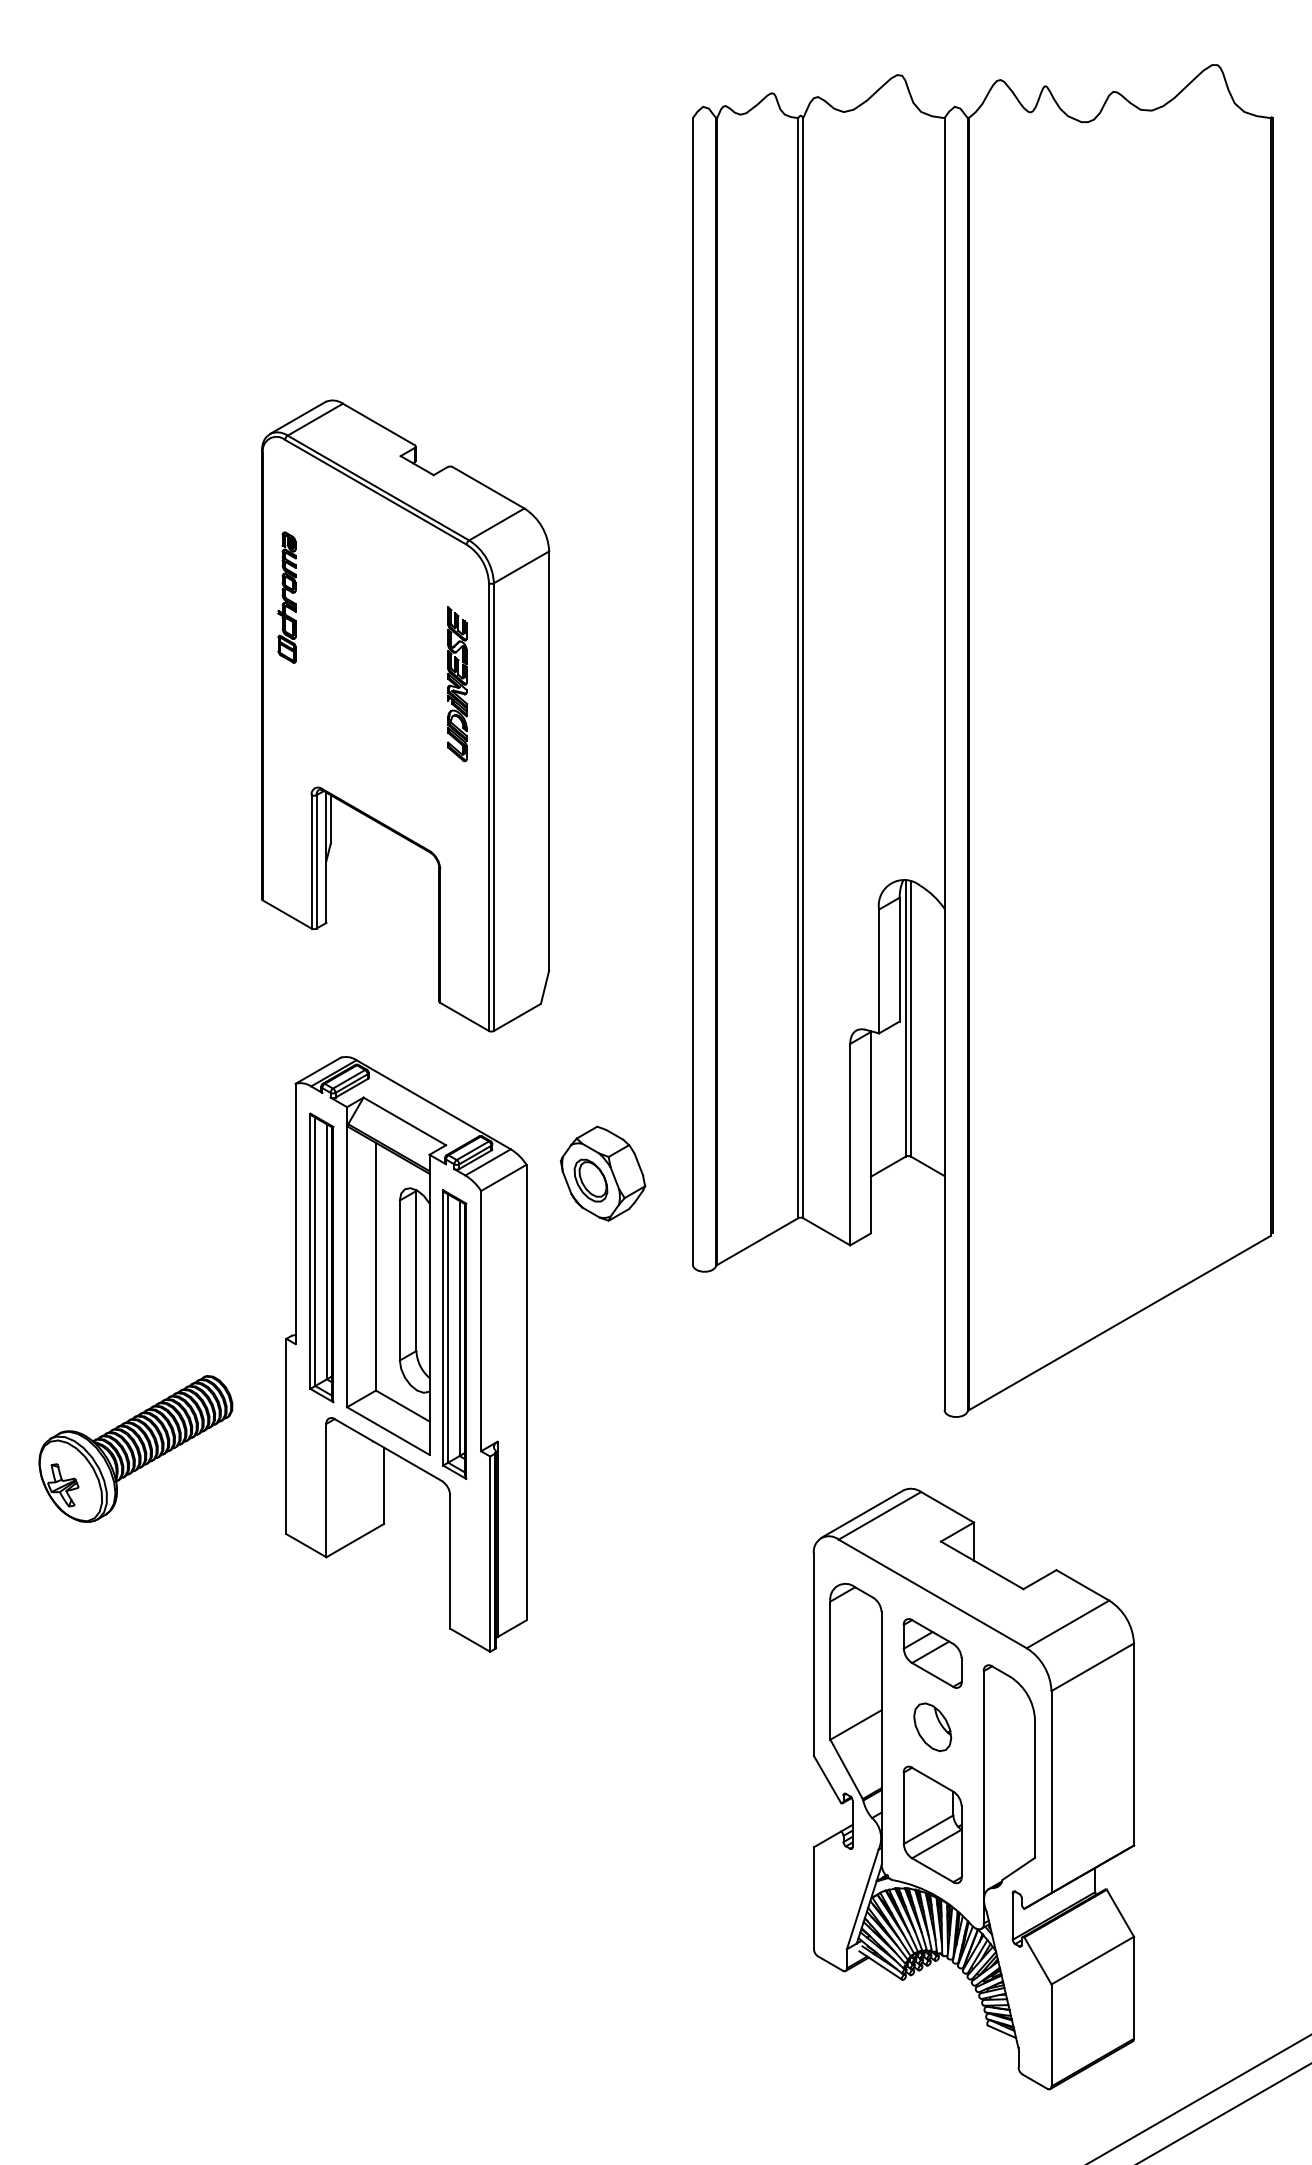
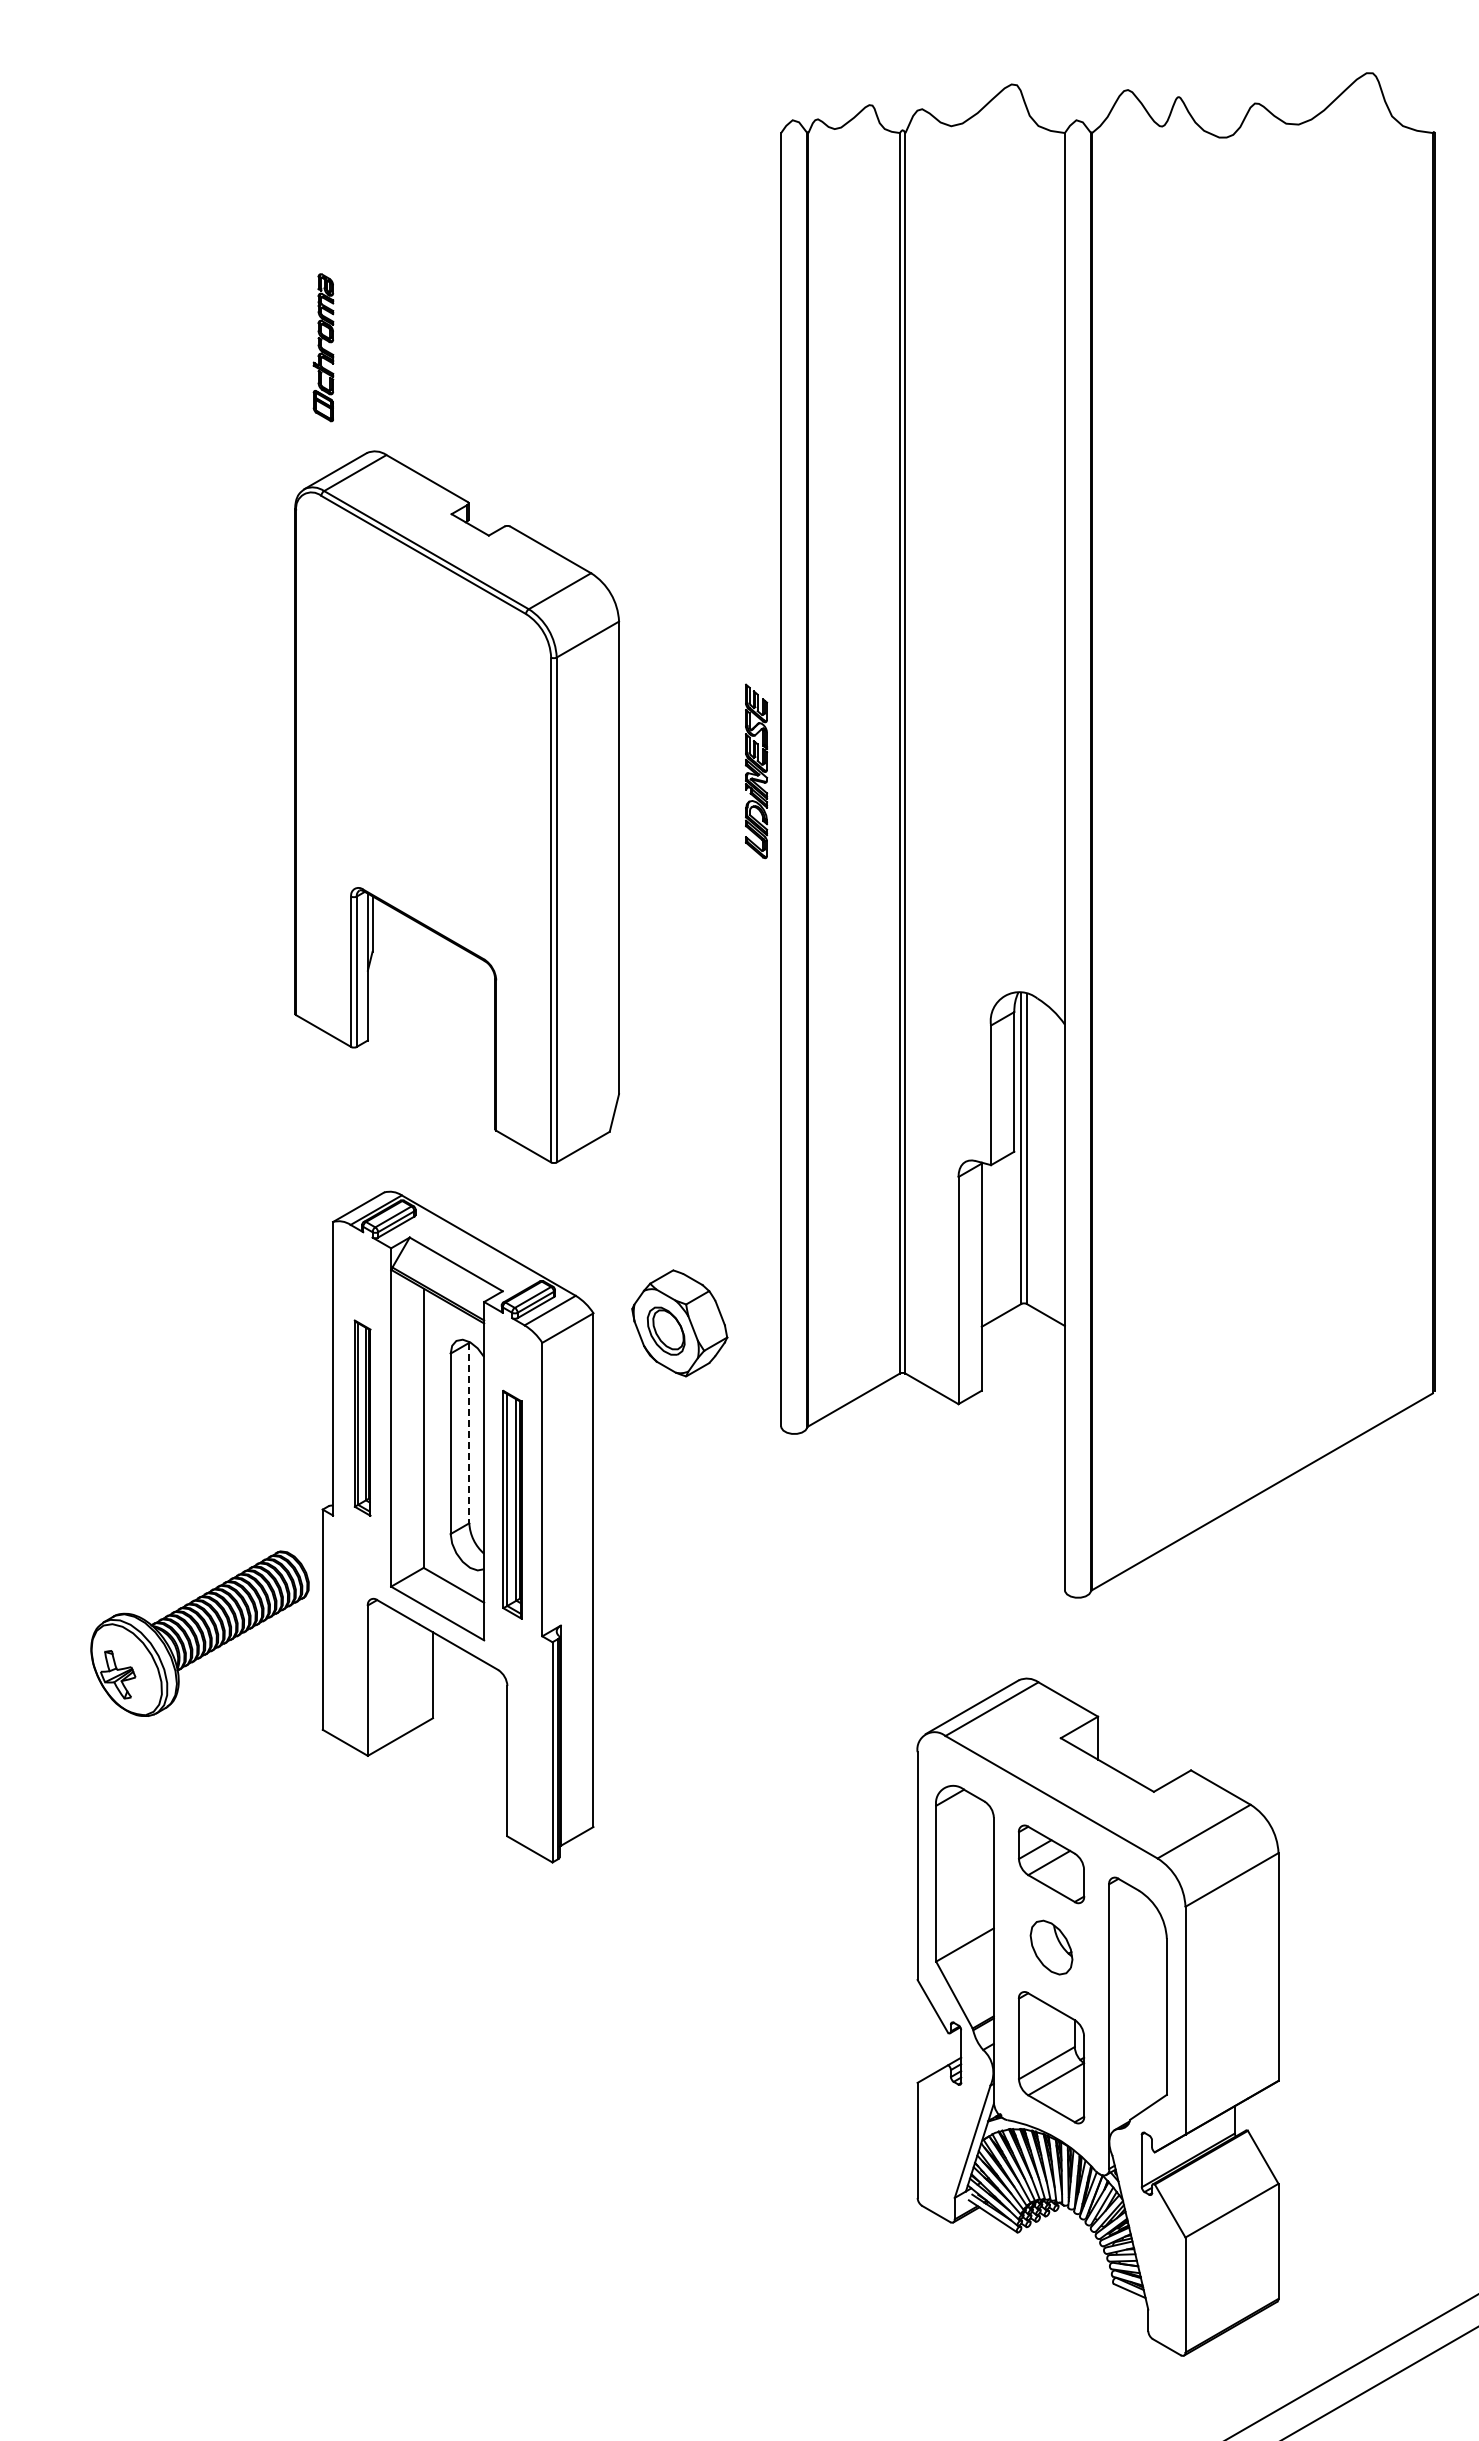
part: (287, 597) -> (323, 347), moved
part: (457, 684) -> (756, 771), moved
part: (321, 1257) -> (362, 1417), size x0.6
line: (416, 1271) -> (469, 1433), solid -> dashed
part: (454, 1334) -> (512, 1504), size x0.7
part: (135, 1448) -> (199, 1633), moved

